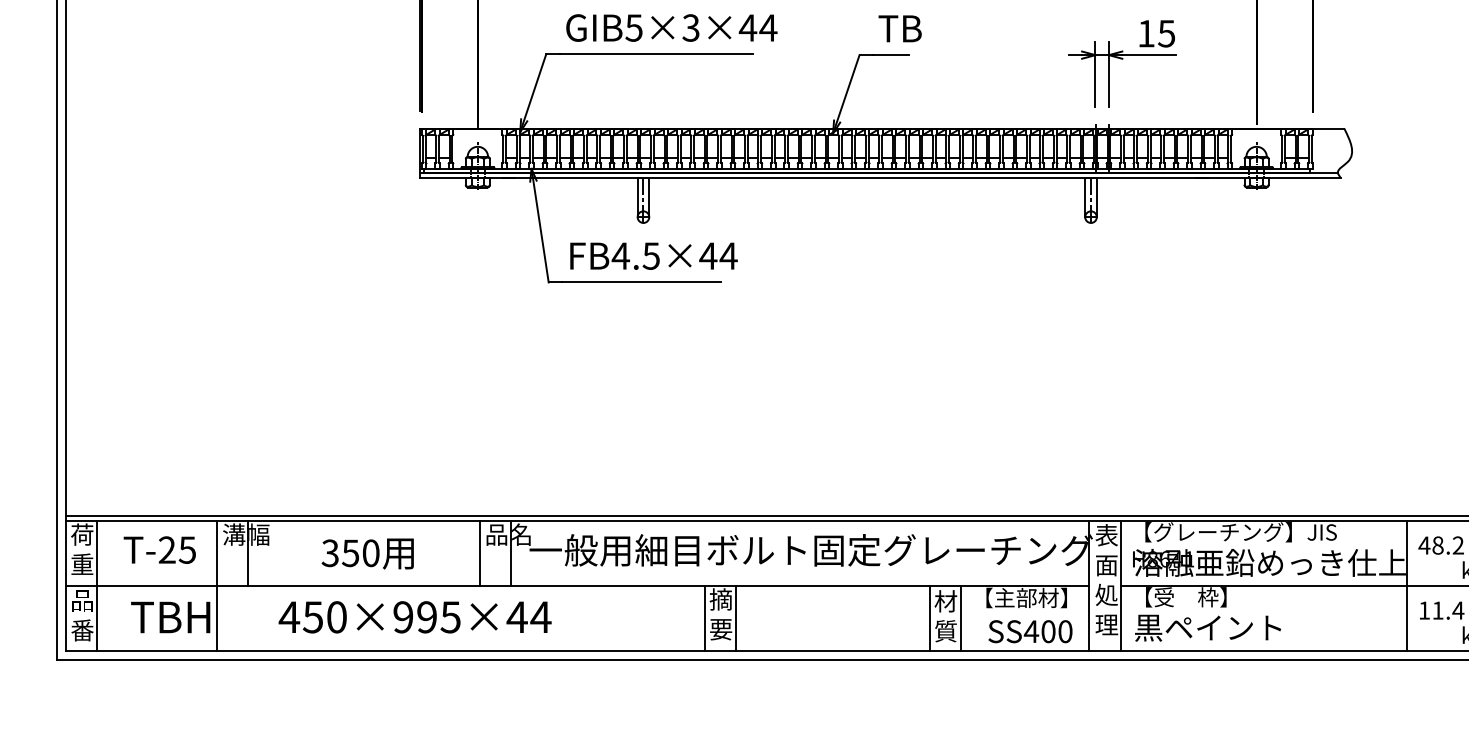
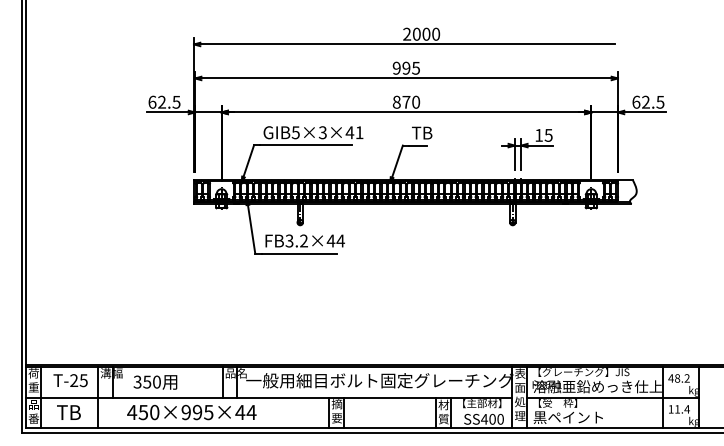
text: (768, 27) -> (359, 132), GIB5×3×44 -> GIB5×3×41
text: (635, 254) -> (296, 240), FB4.5×44 -> FB3.2×44
text: (368, 554) -> (155, 382), moved
text: (197, 617) -> (88, 412), TBH -> TB

